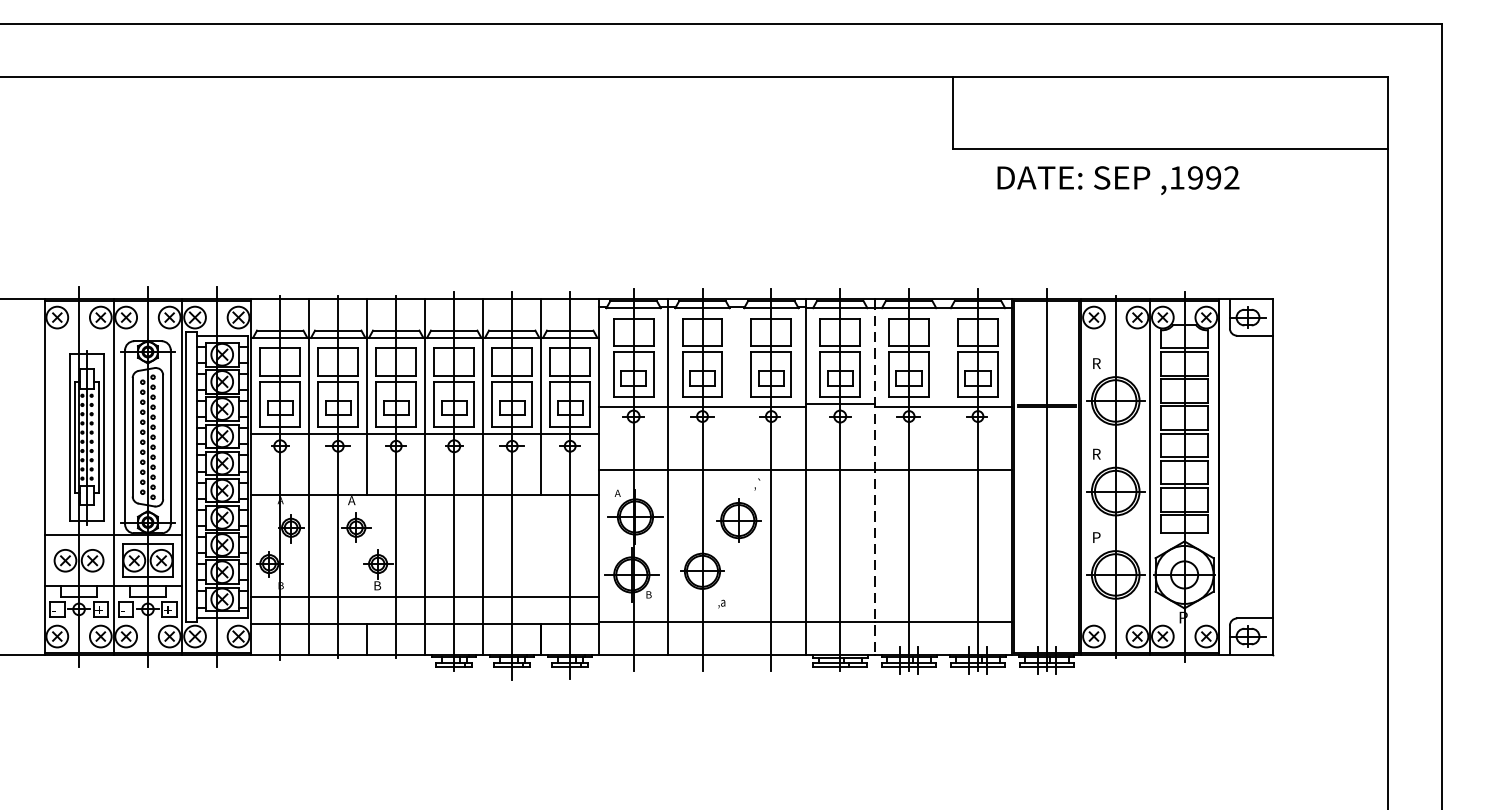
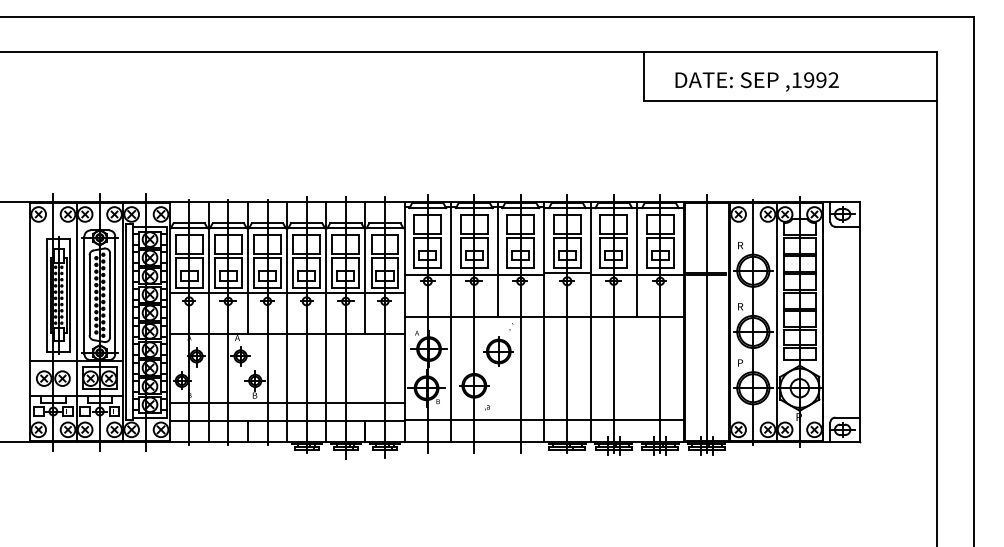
text: (1117, 179) -> (756, 81), moved
line: (736, 384) -> (497, 259), added
line: (944, 384) -> (637, 259), added
line: (874, 477) -> (590, 322), dashed -> solid

